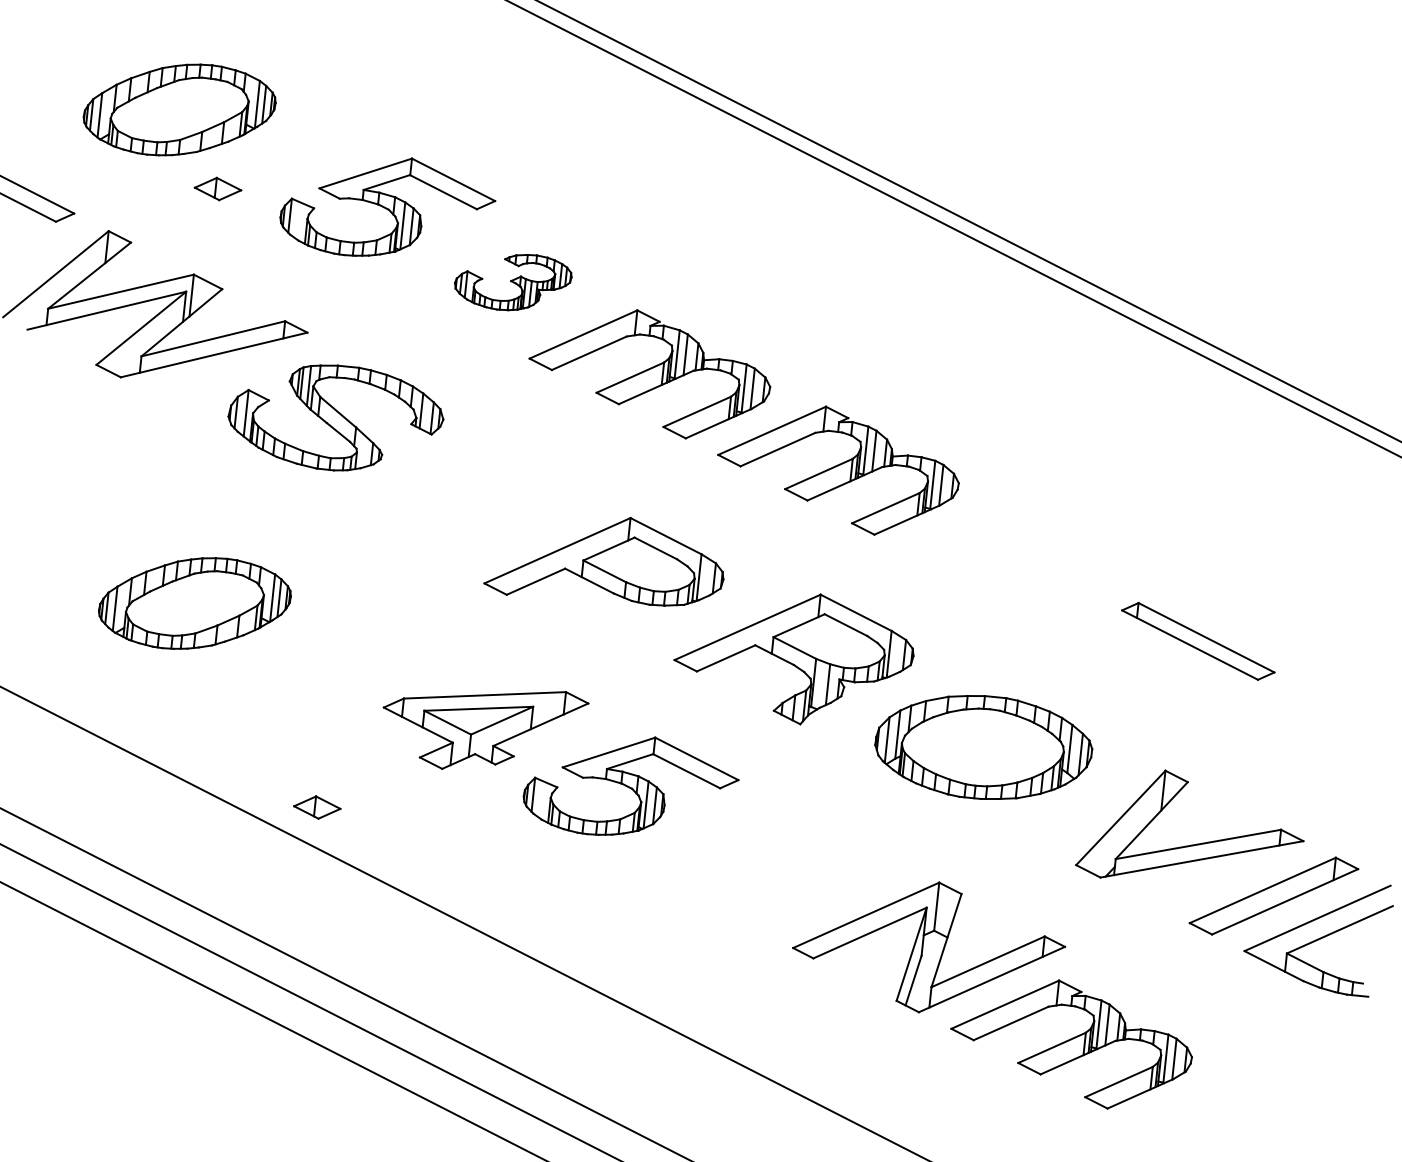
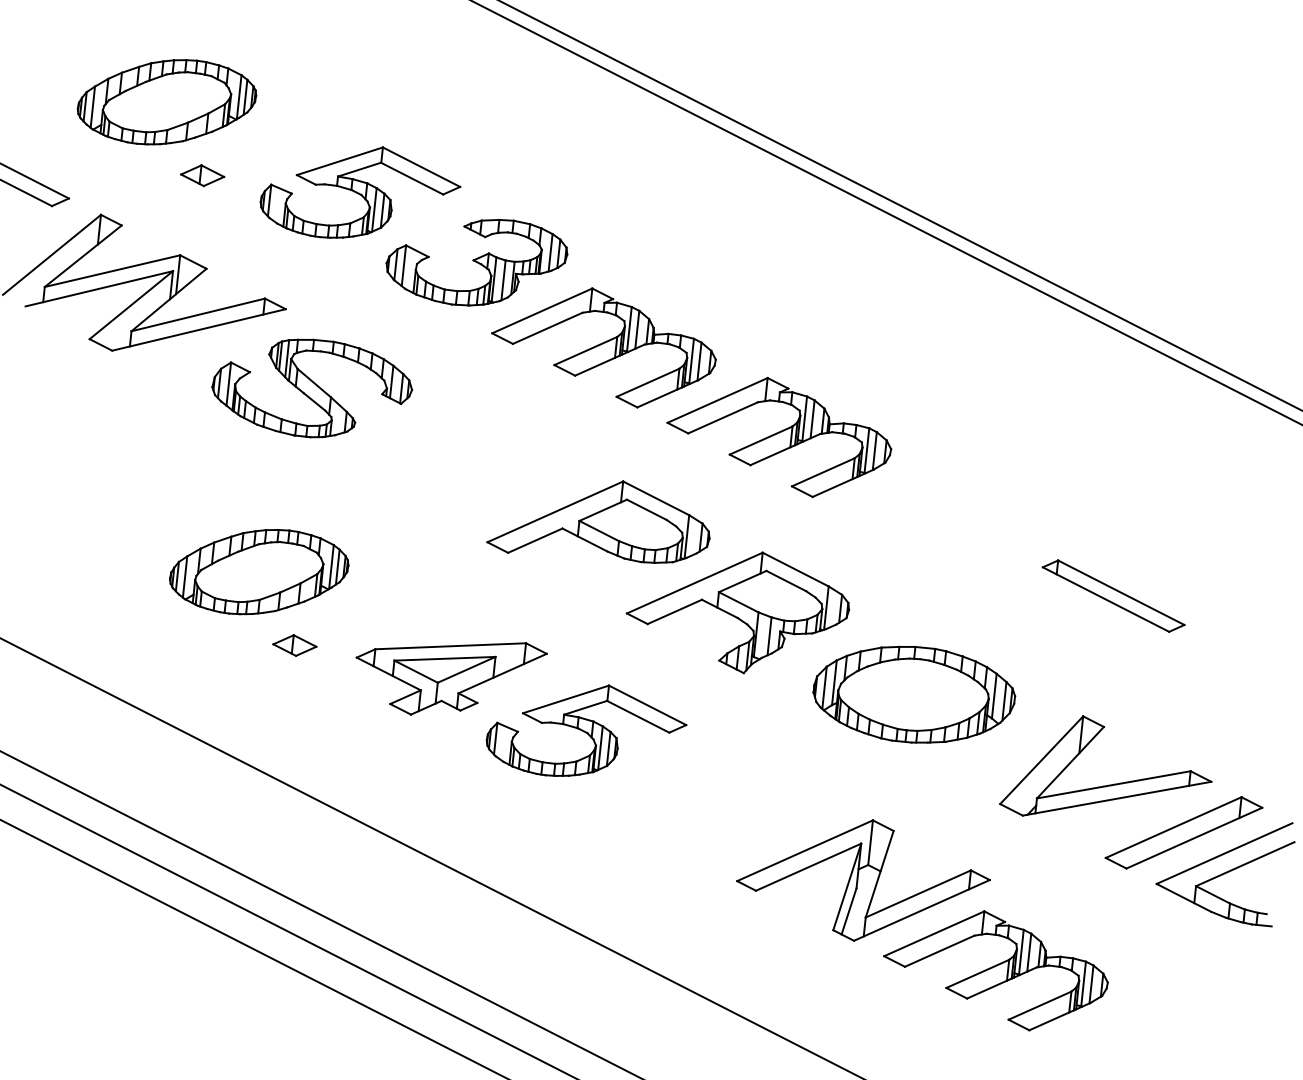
part: (513, 282) -> (477, 262), size x1.67
part: (603, 561) -> (598, 521), moved
part: (194, 603) -> (258, 572), moved
part: (317, 807) -> (295, 645), moved

